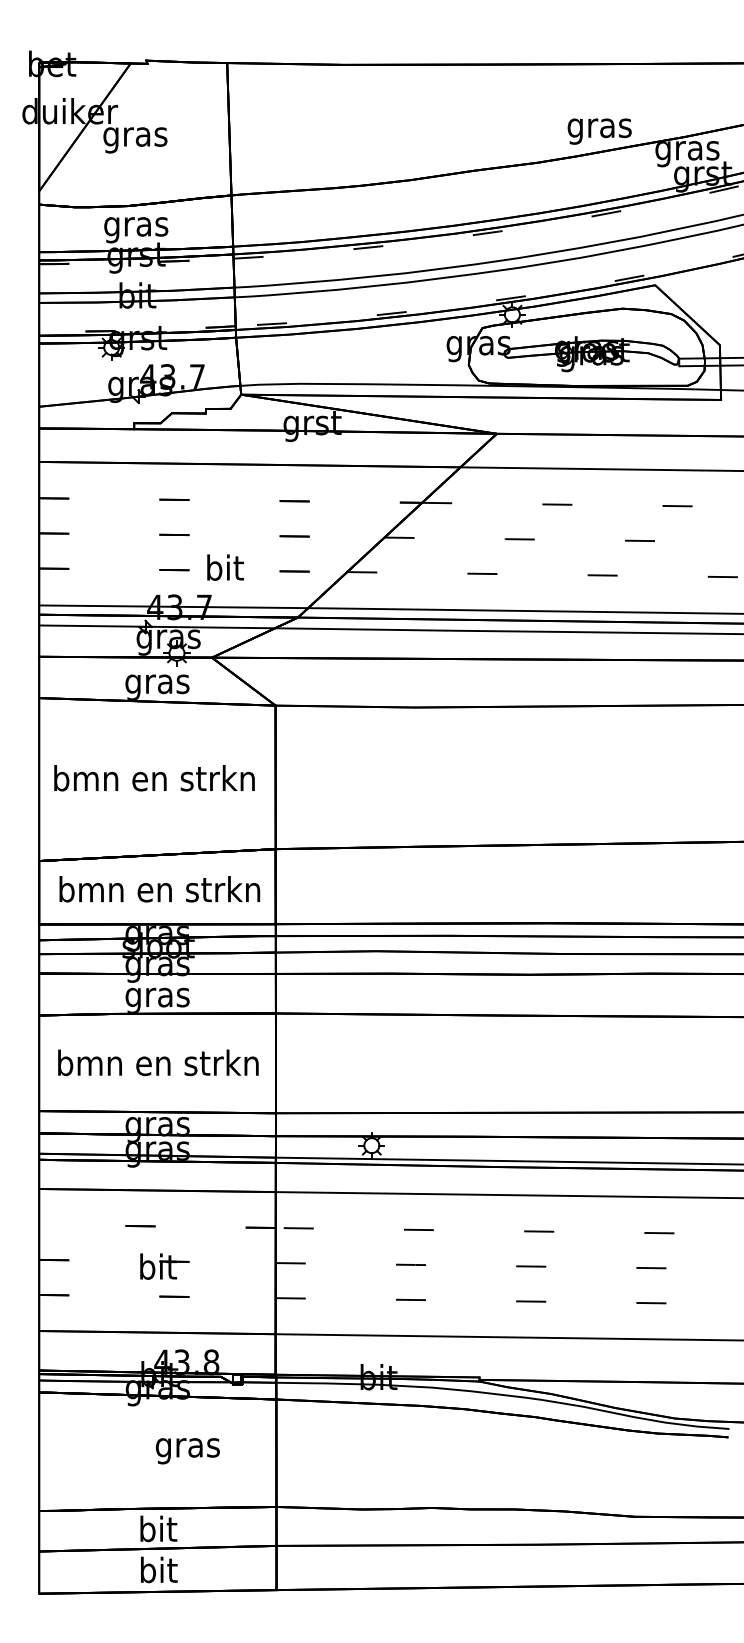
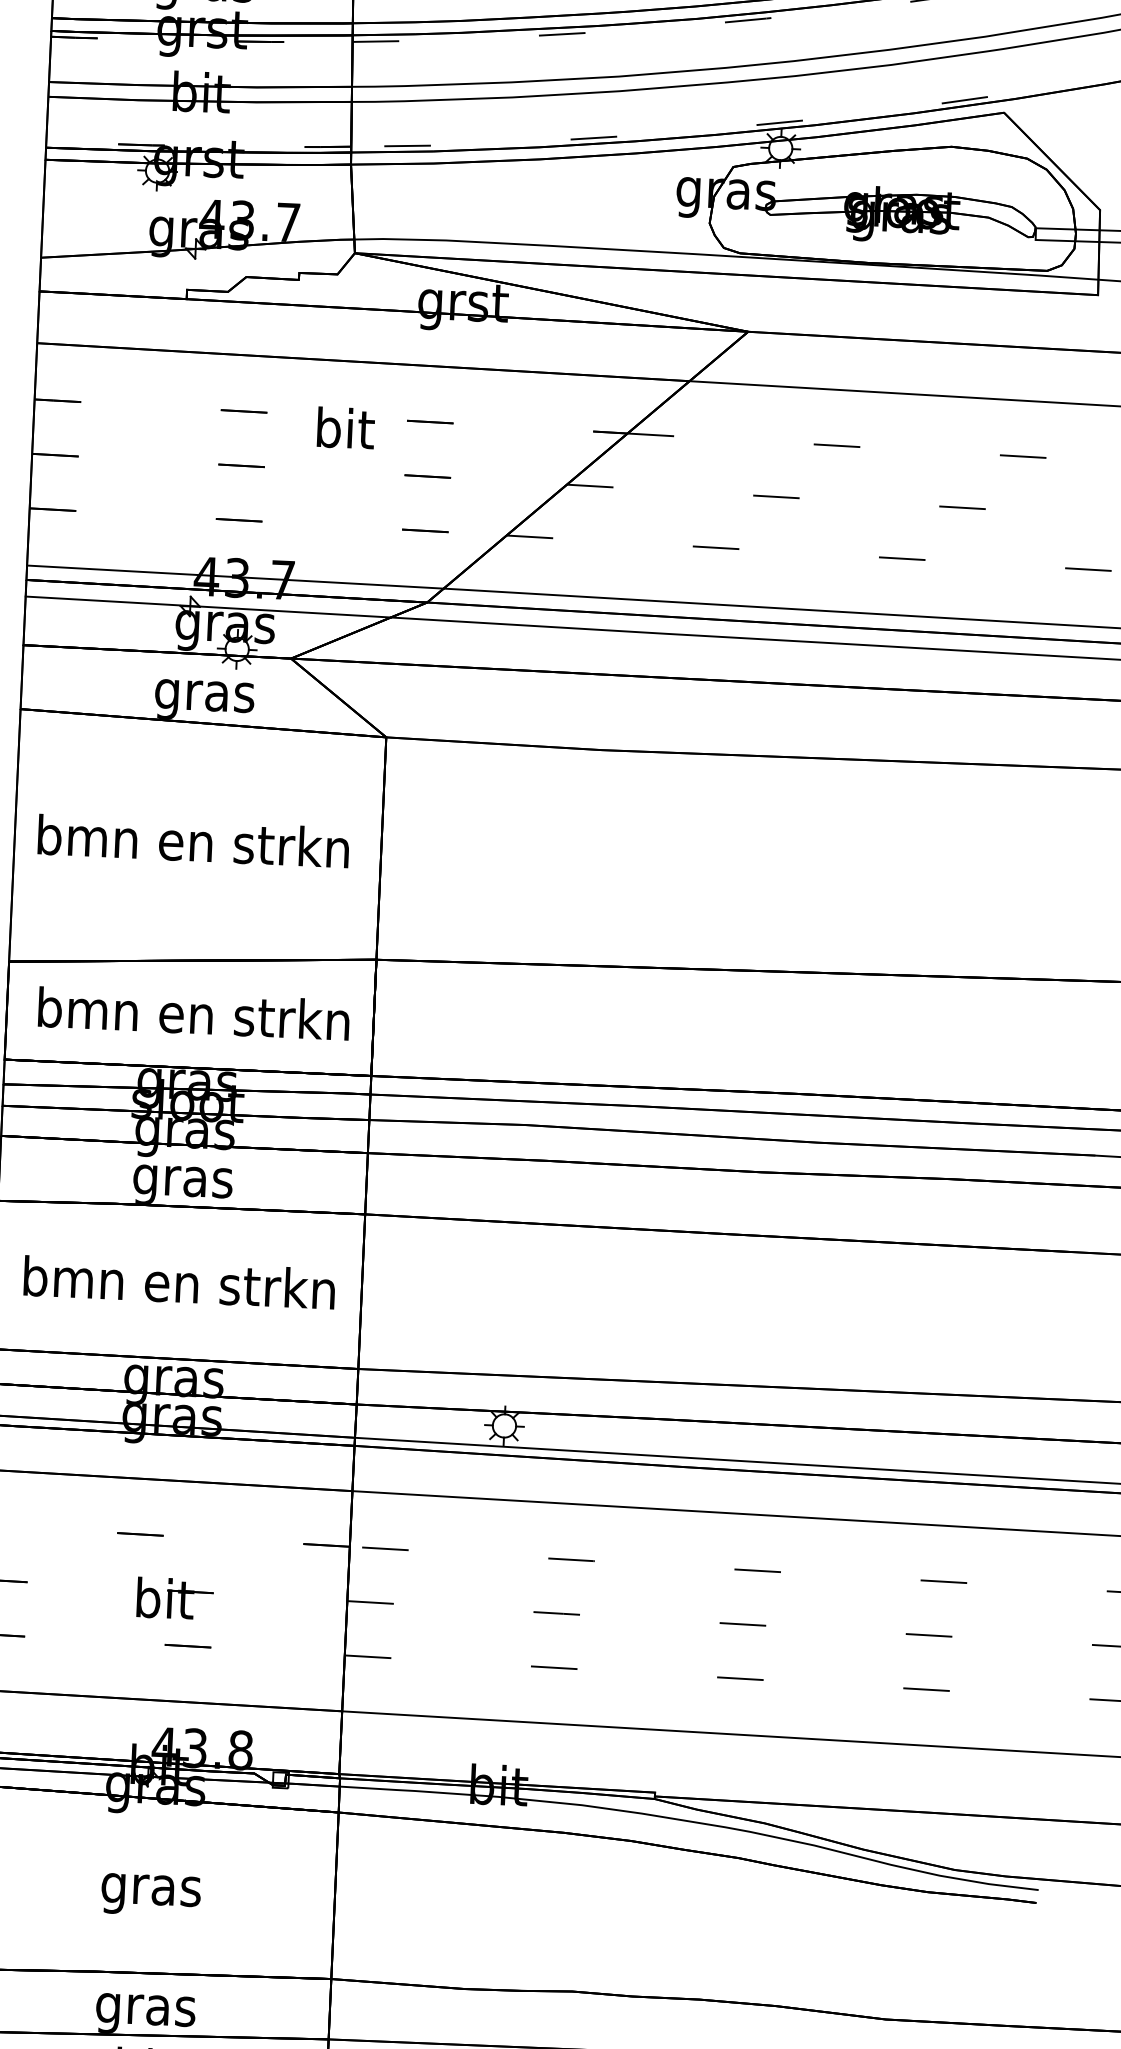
text: (225, 567) -> (345, 427), moved
text: (187, 1451) -> (150, 1895), moved
text: (157, 1531) -> (145, 2008), bit -> gras

